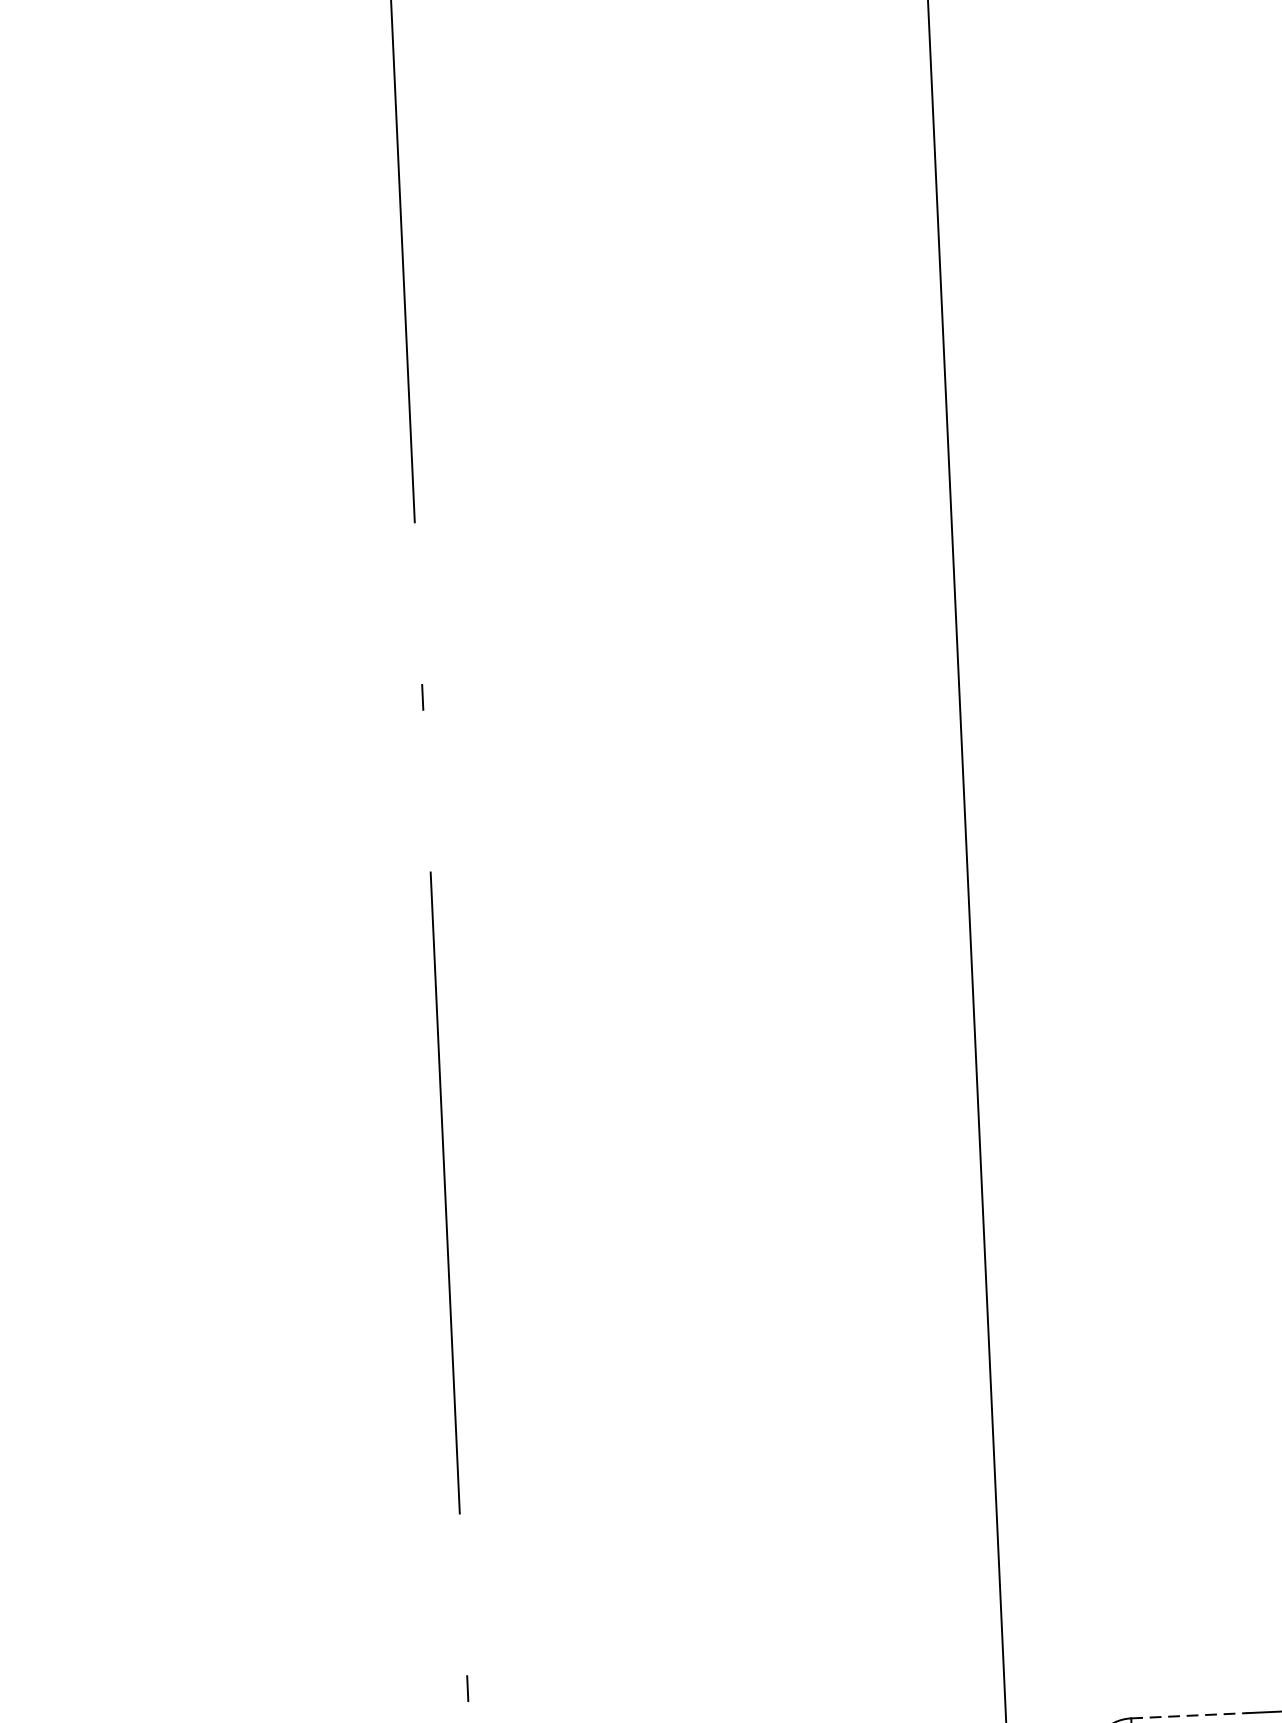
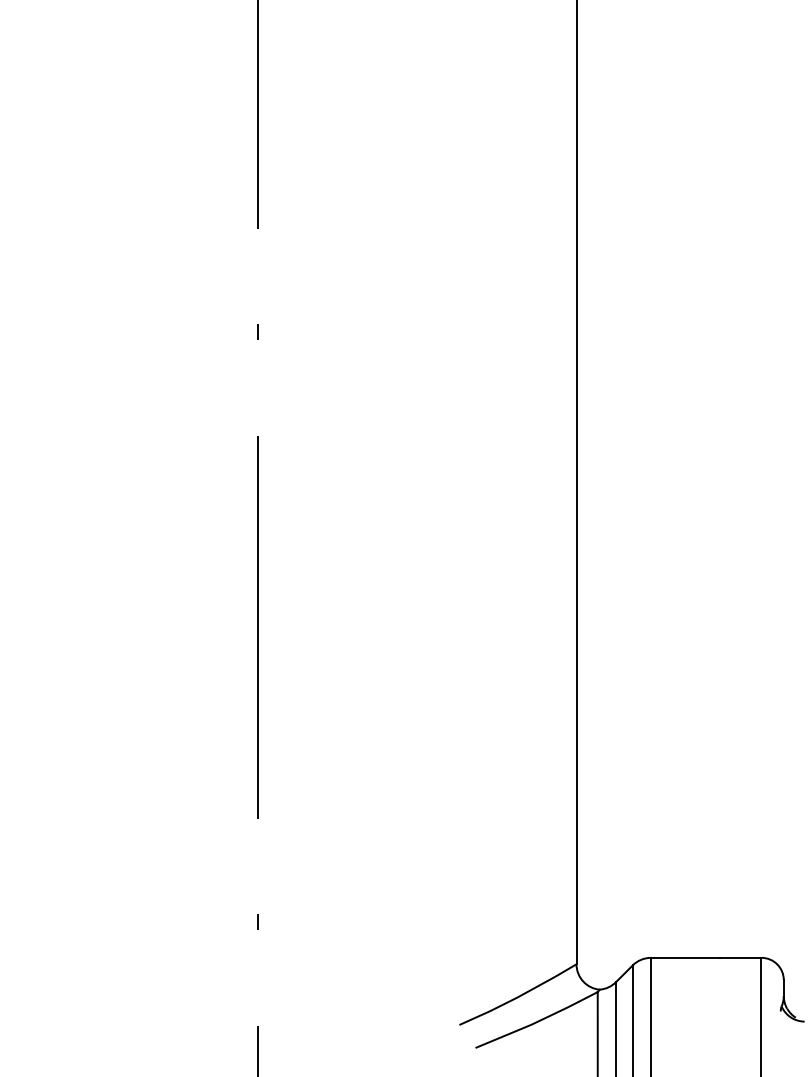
line: (1189, 1715) -> (685, 957), dashed -> solid

